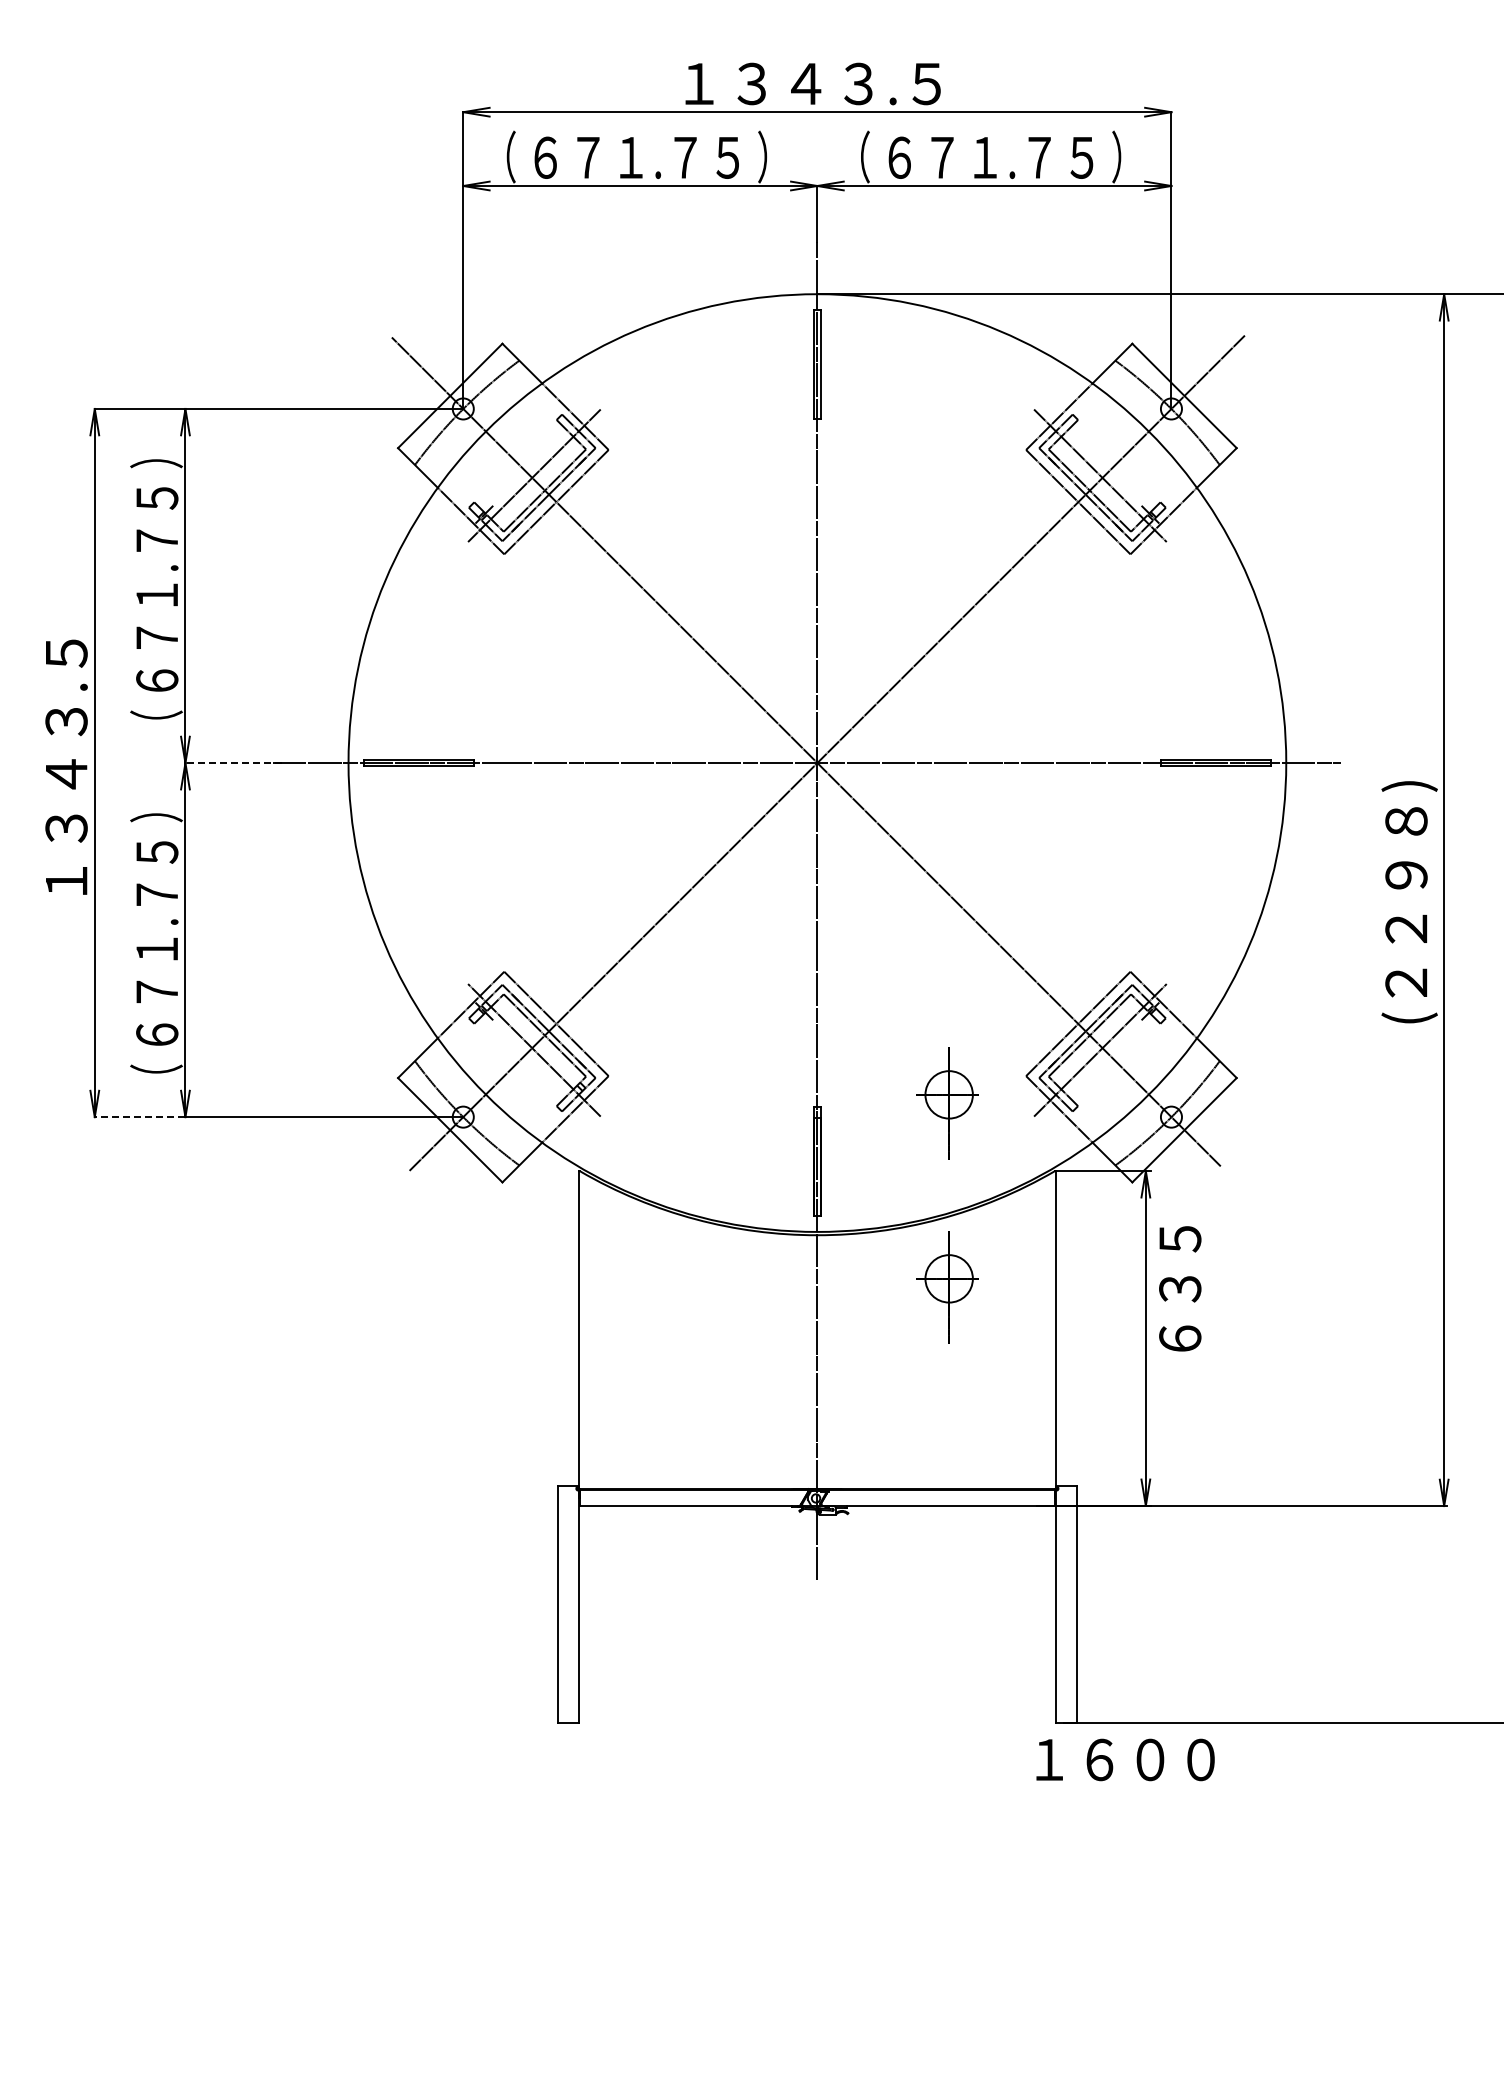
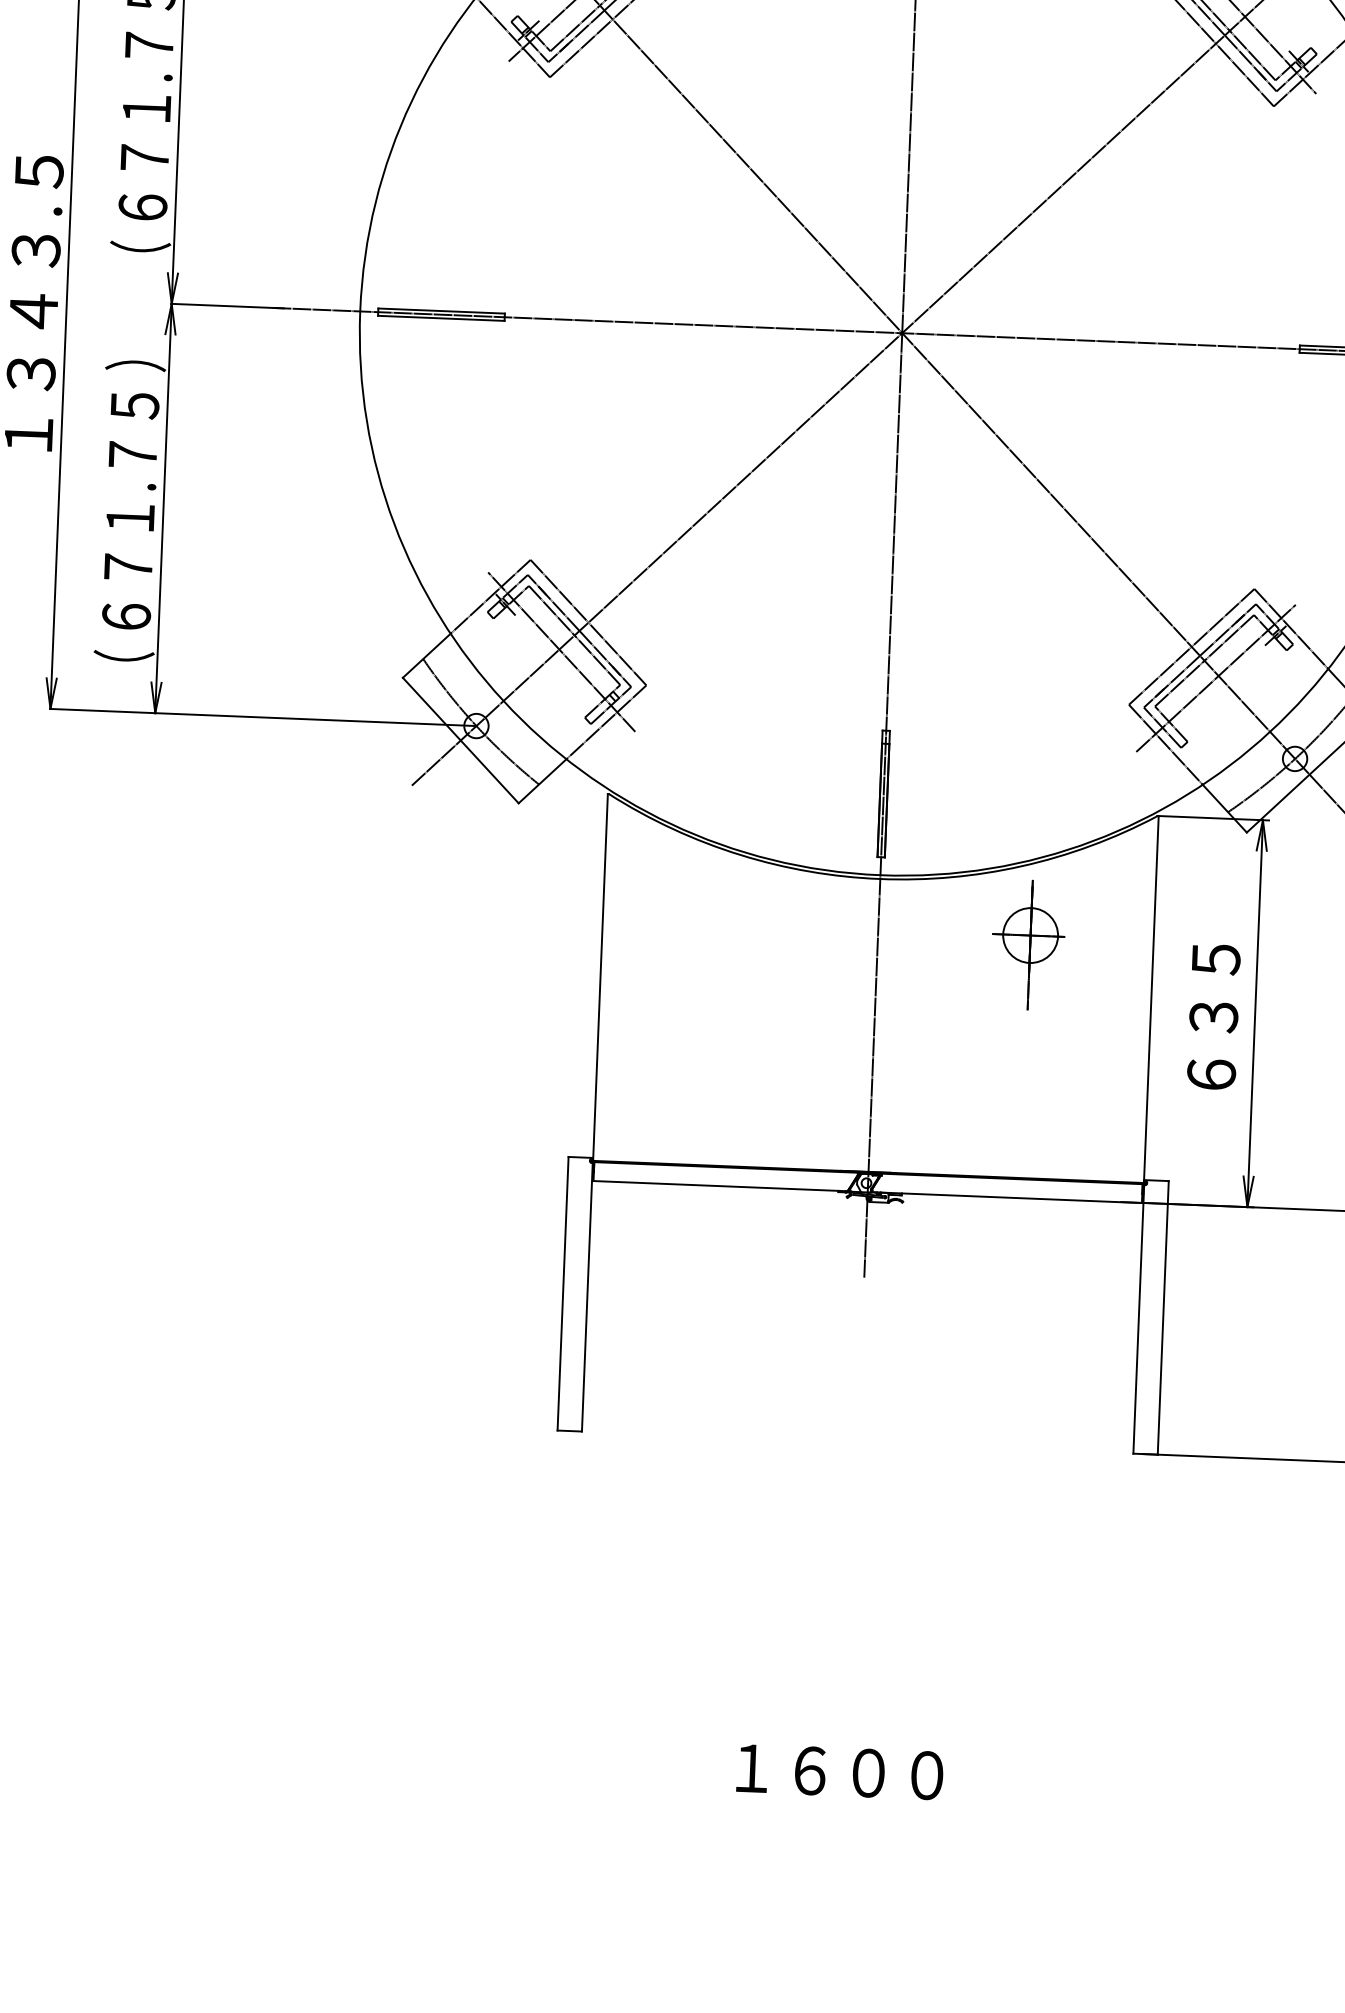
line: (233, 763) -> (227, 306), dashed -> solid
part: (947, 1103) -> (1036, 732), removed
line: (139, 1117) -> (102, 711), dashed -> solid
text: (1180, 1288) -> (1214, 1016), moved
text: (1125, 1759) -> (839, 1771), moved

